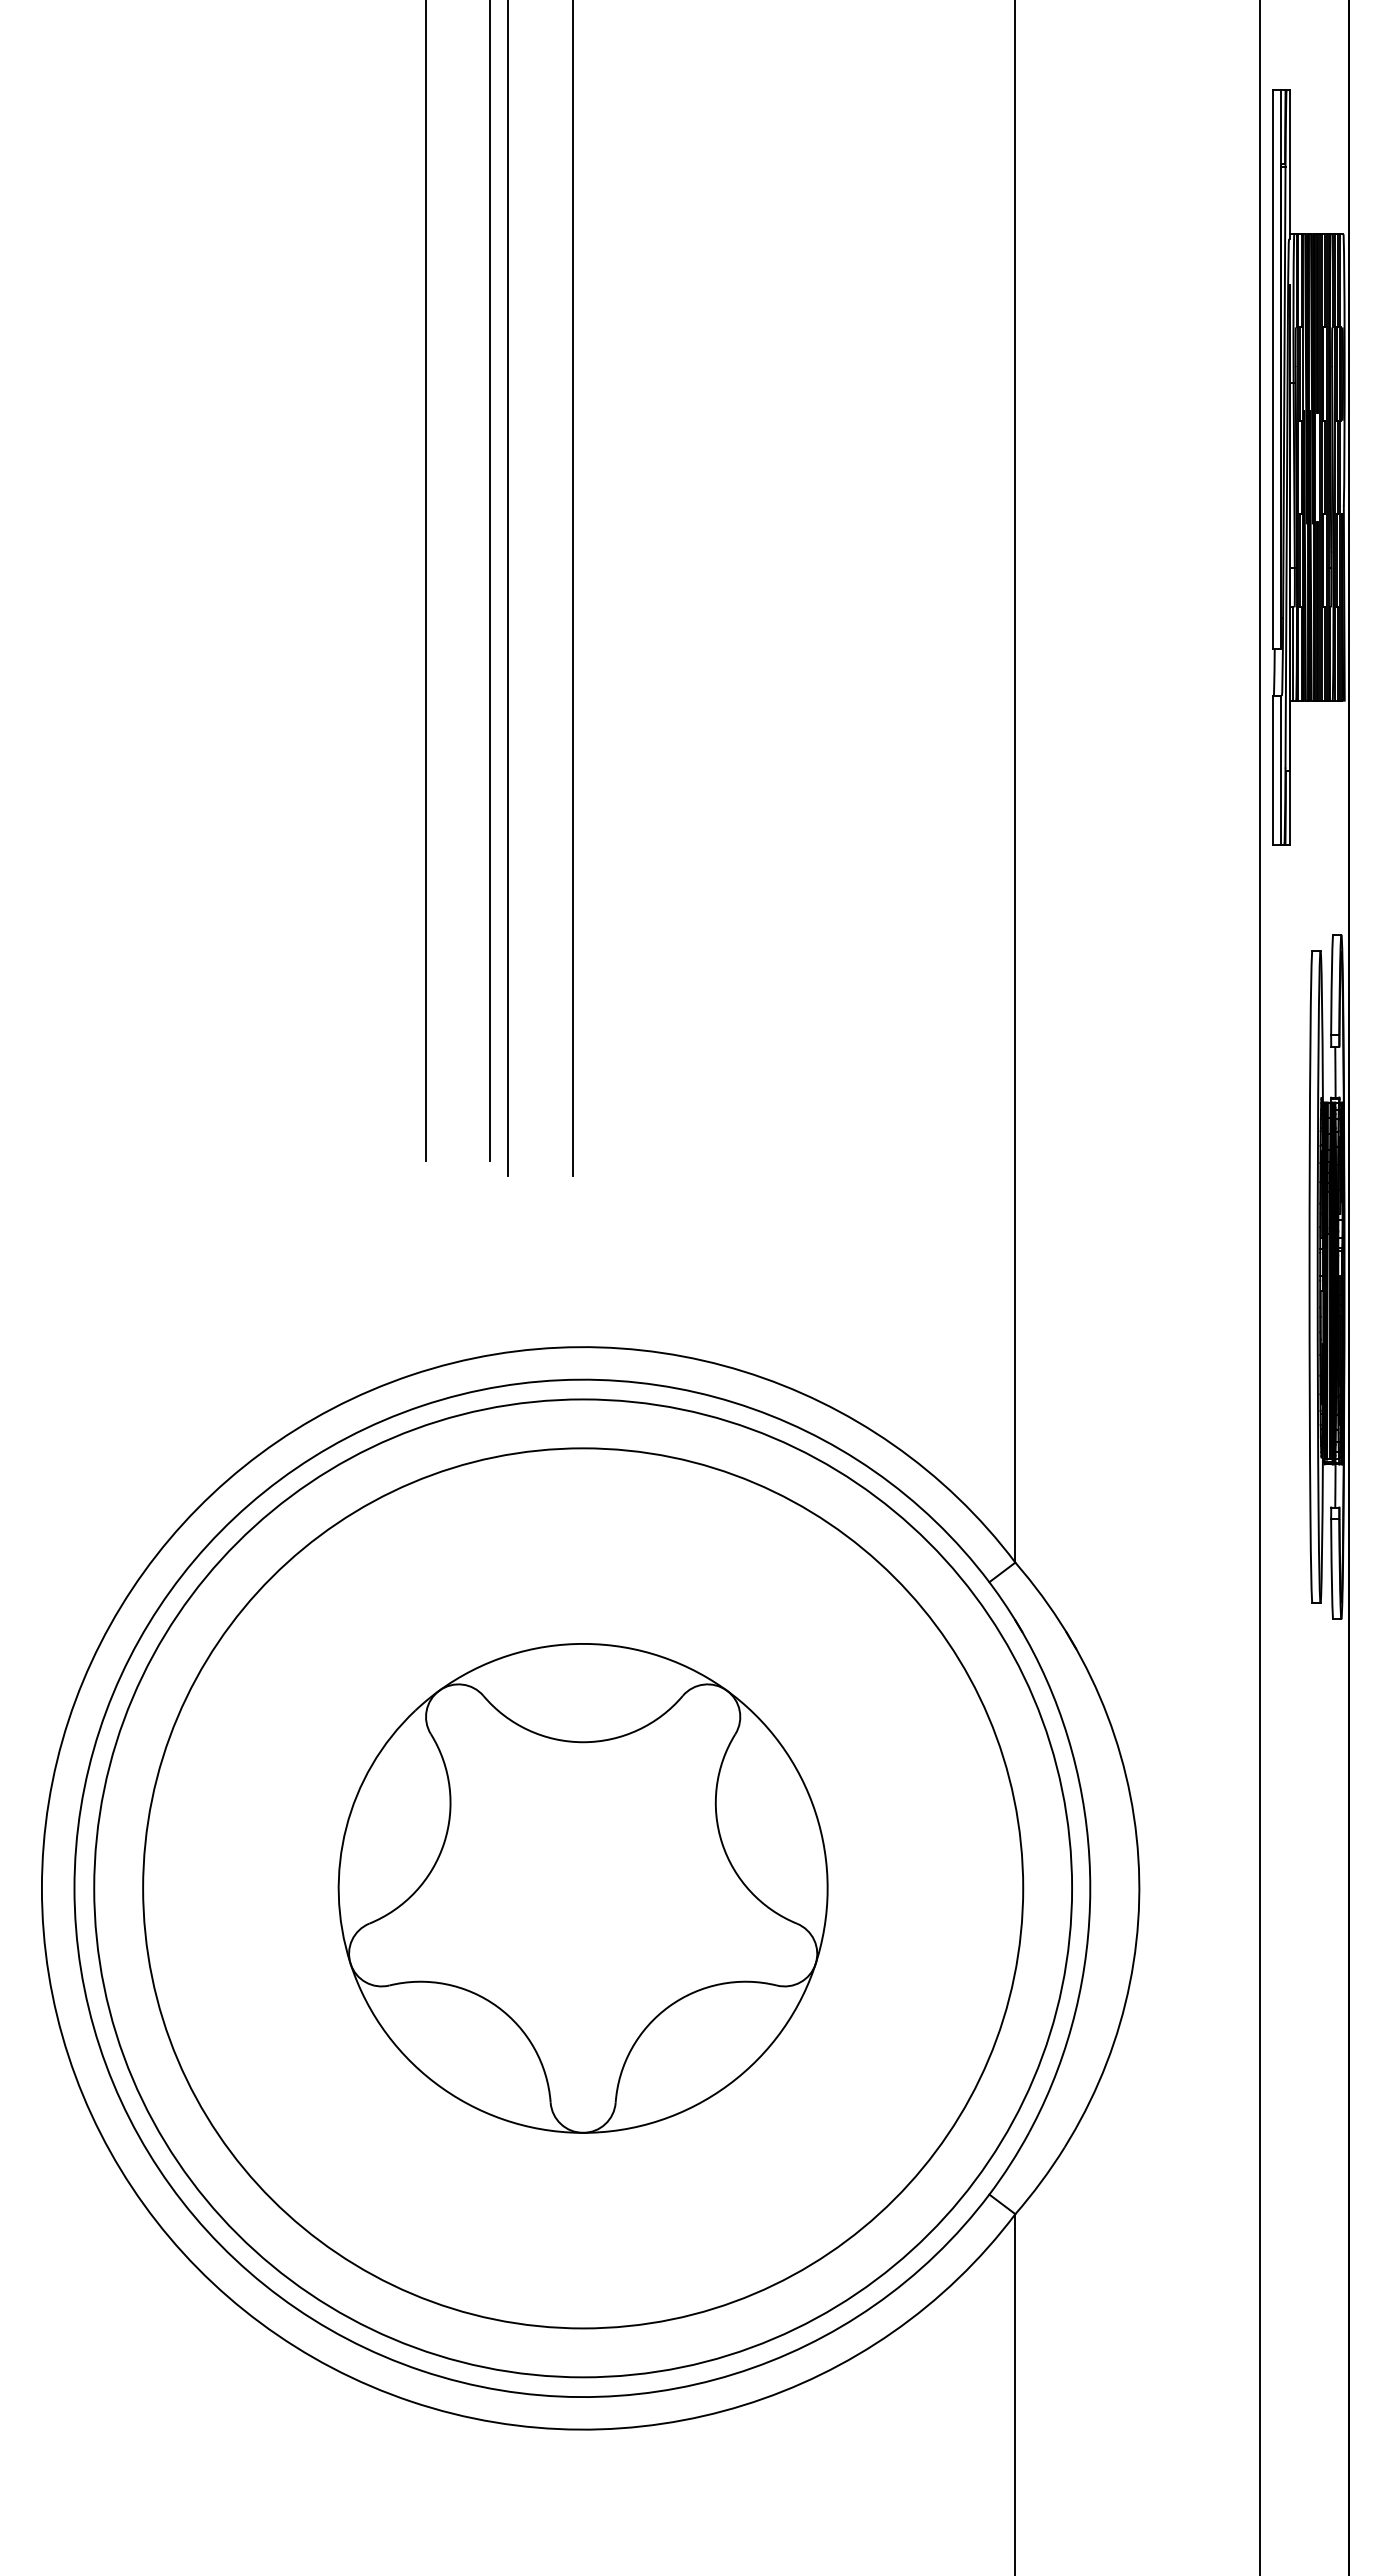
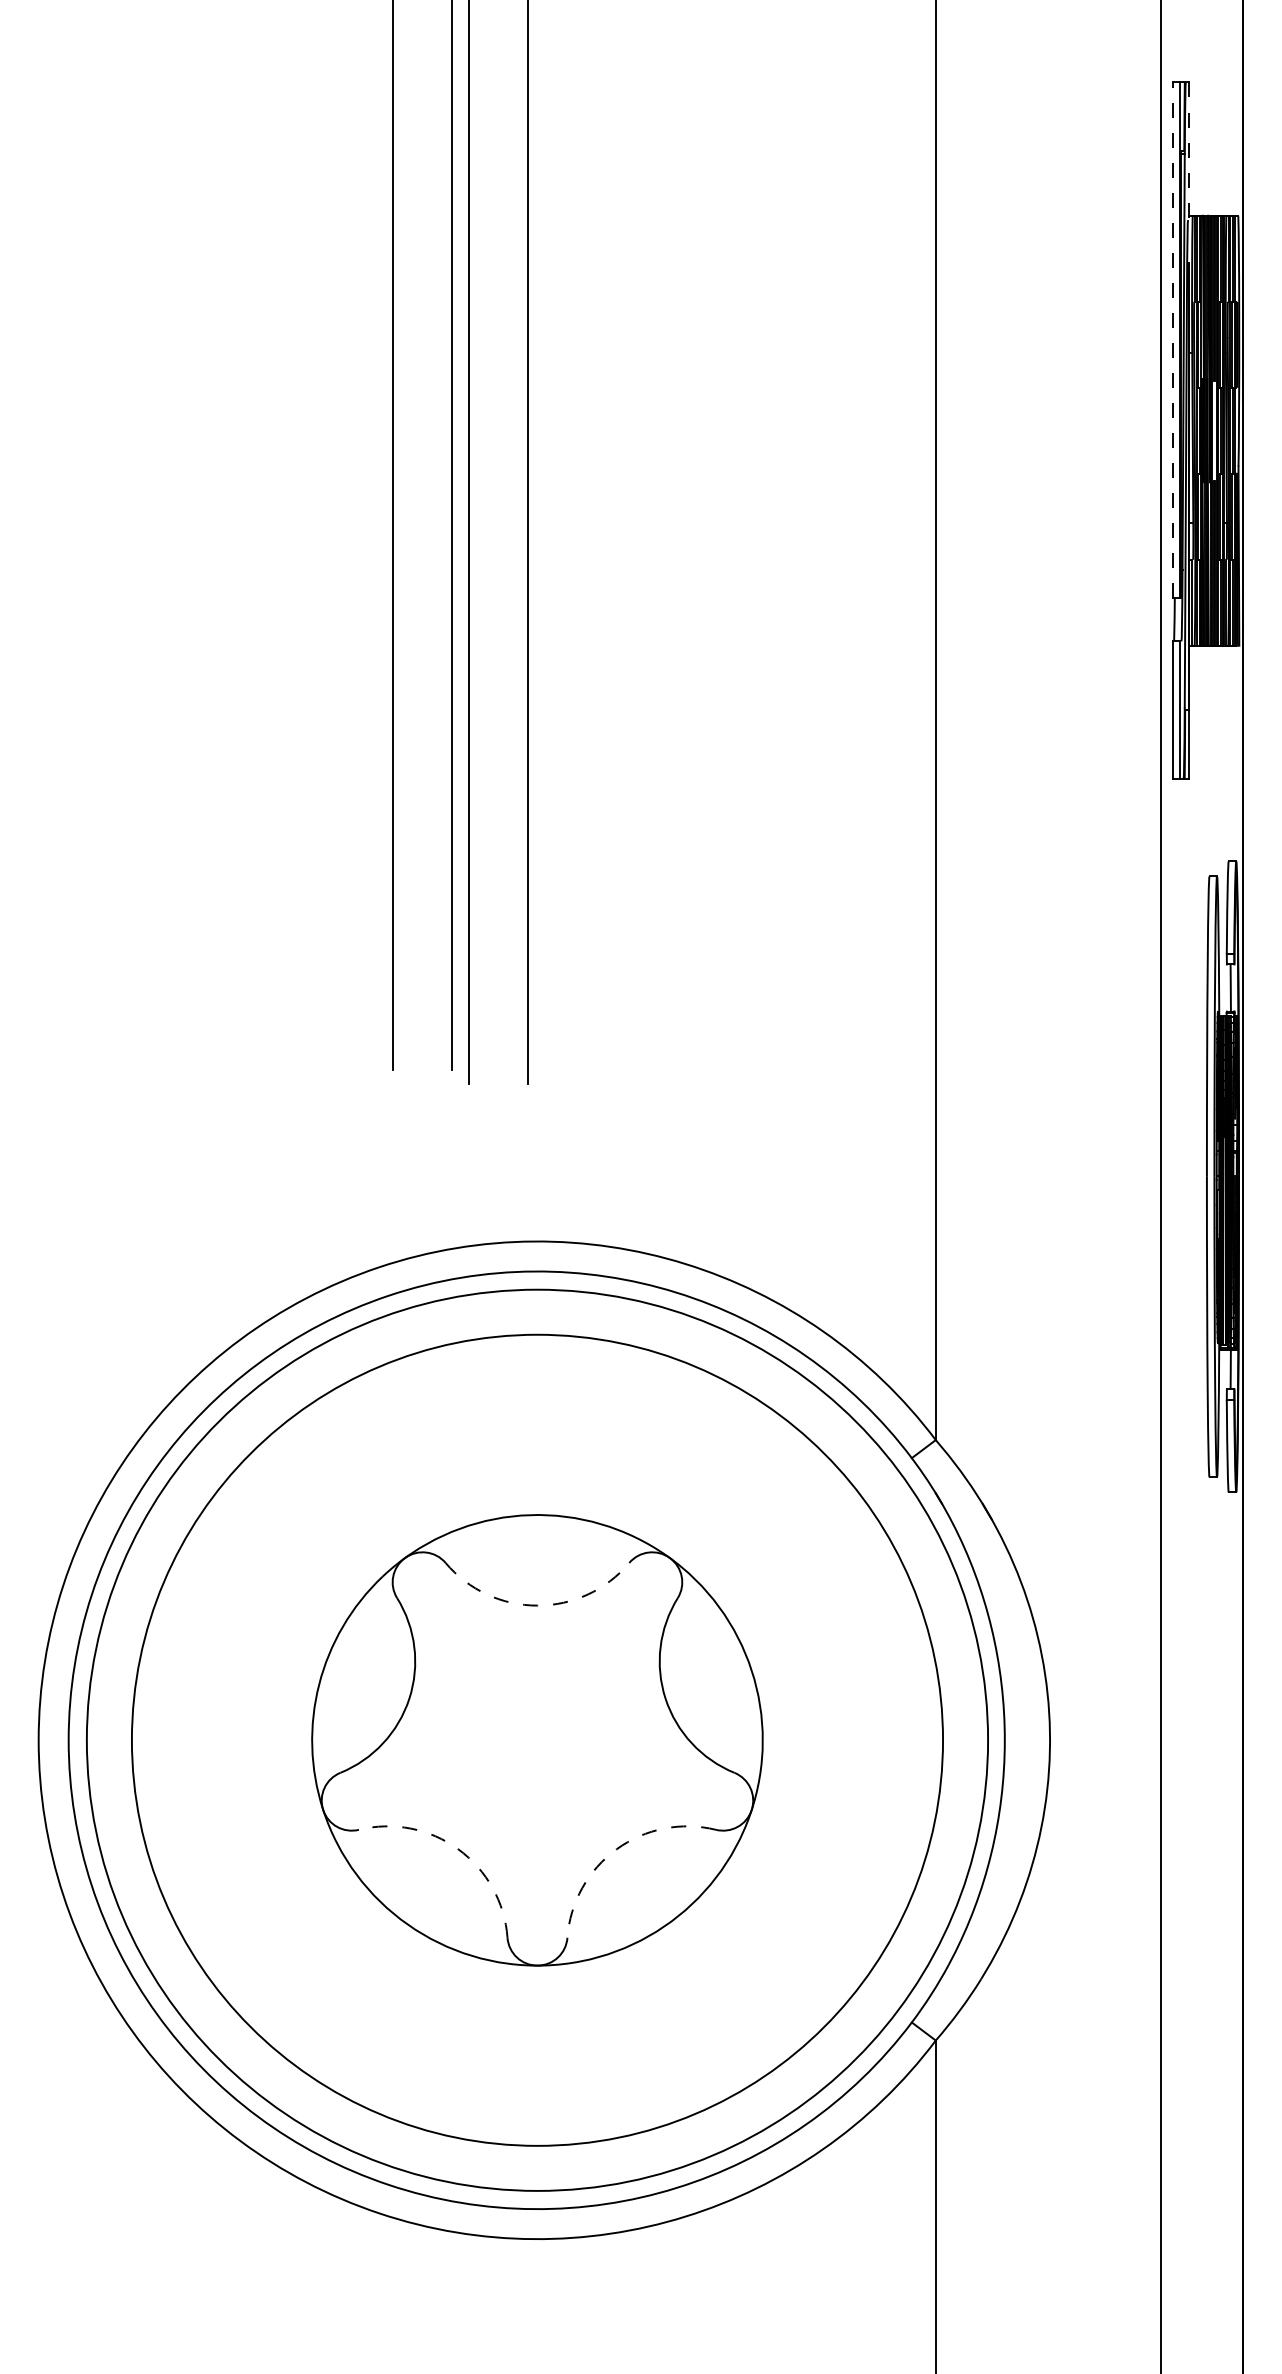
line: (1290, 164) -> (1189, 151), solid -> dashed
line: (1272, 369) -> (1172, 340), solid -> dashed
arc: (583, 1742) -> (537, 1605), solid -> dashed
arc: (497, 2006) -> (458, 1849), solid -> dashed
arc: (669, 2006) -> (617, 1849), solid -> dashed

